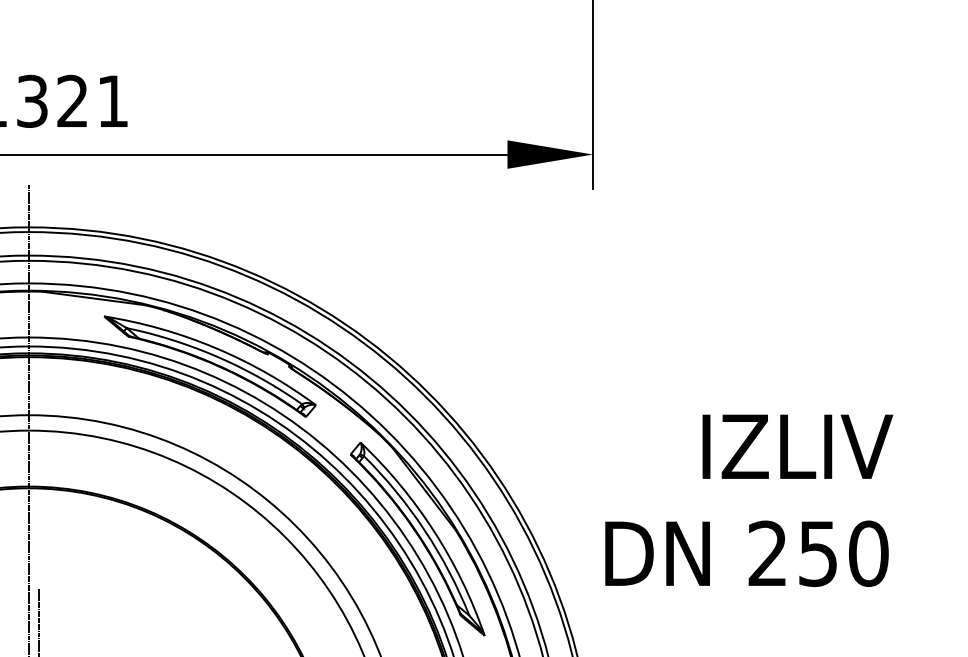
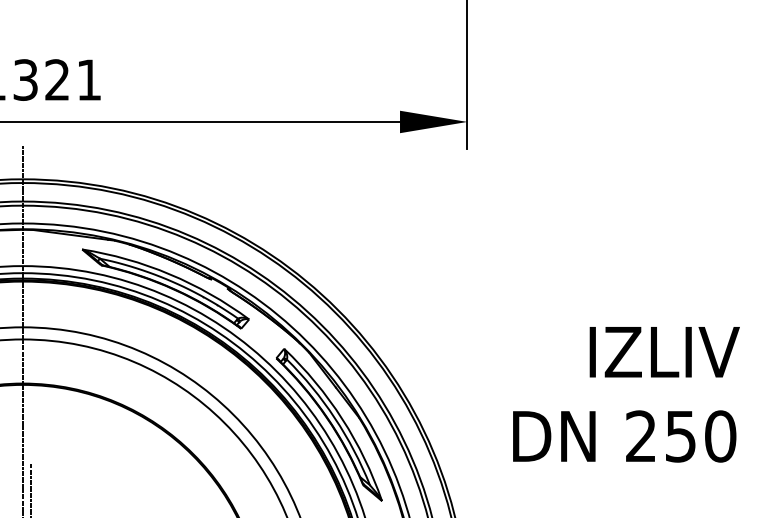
text: (749, 500) -> (626, 394), moved

